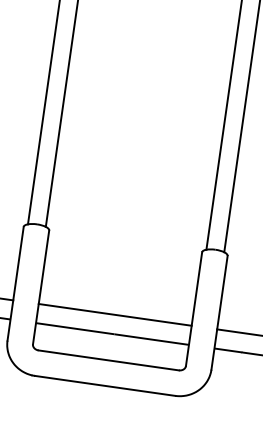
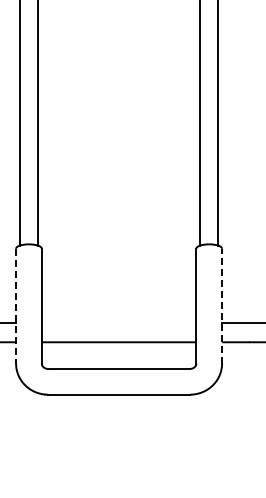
line: (15, 284) -> (16, 306), solid -> dashed
line: (220, 312) -> (222, 305), solid -> dashed
line: (114, 314) -> (118, 322), removed

